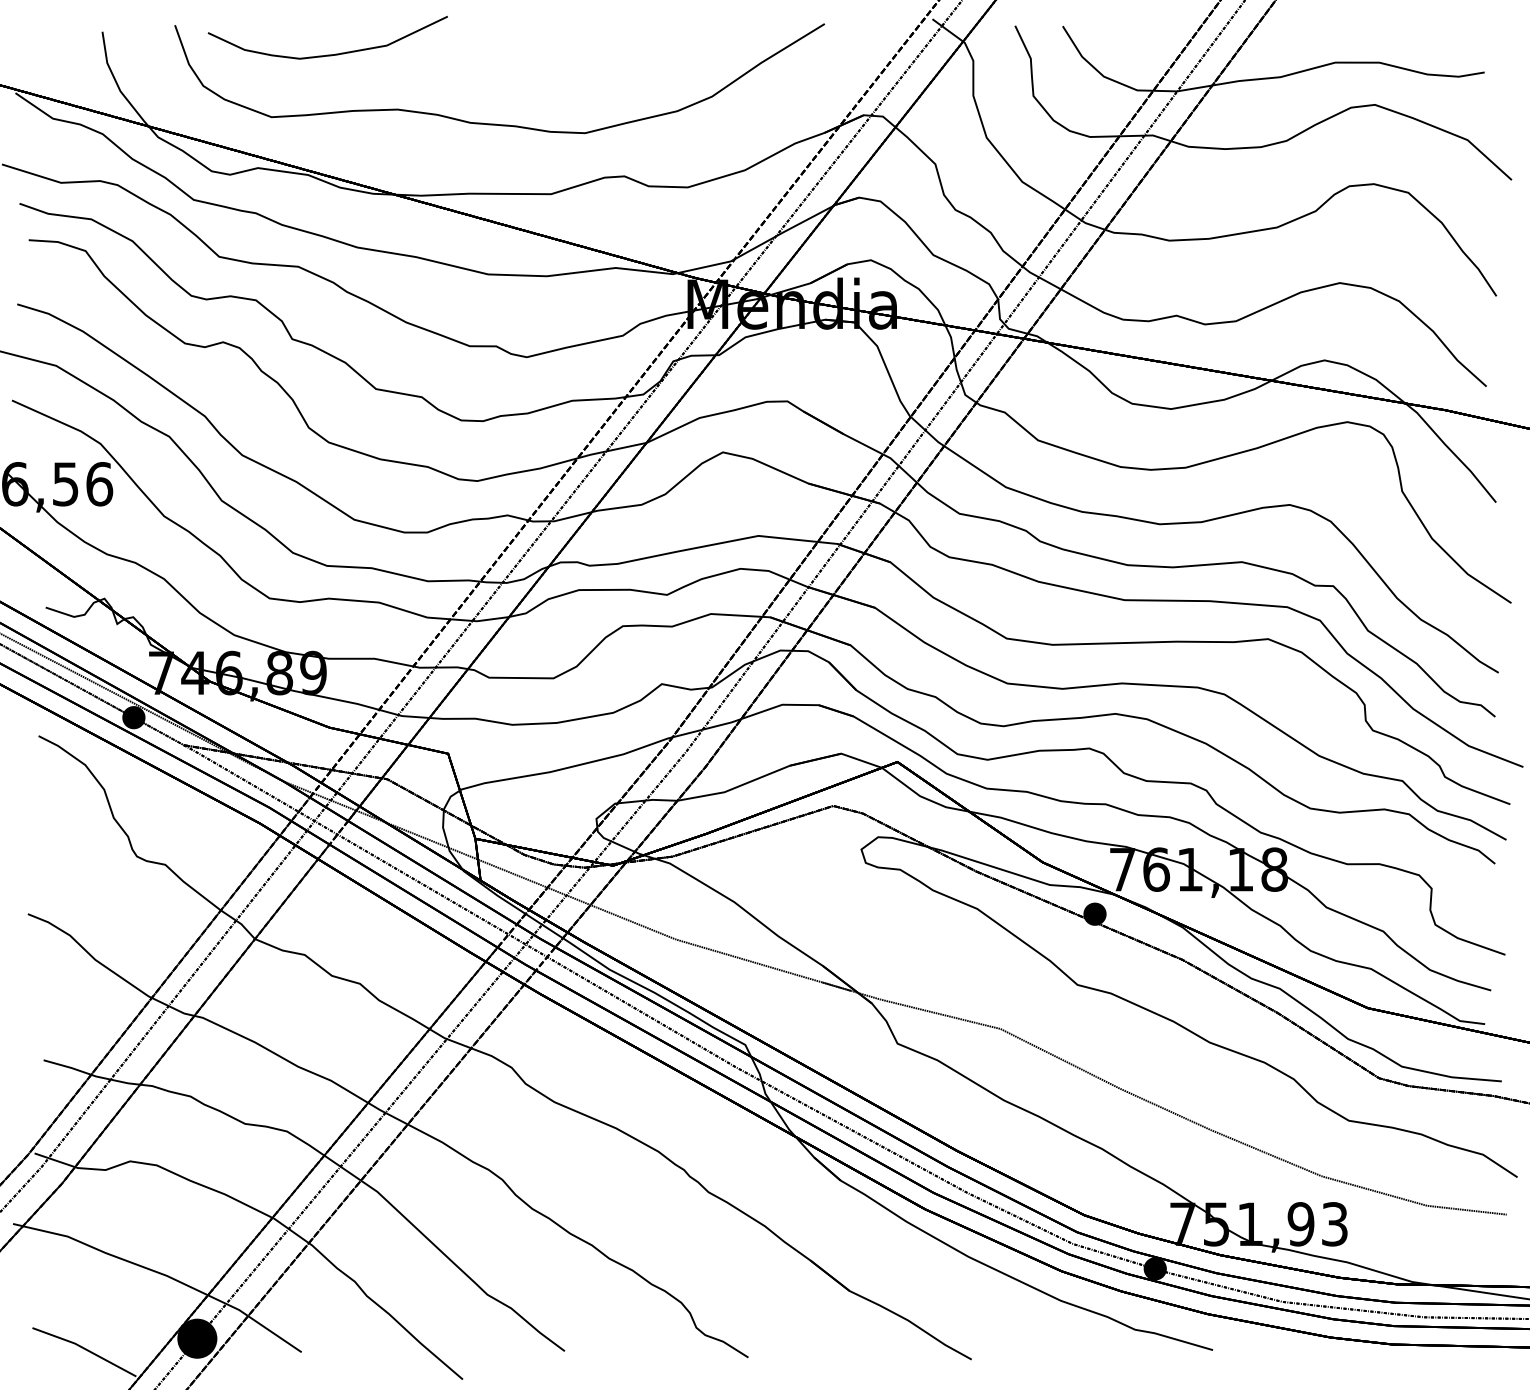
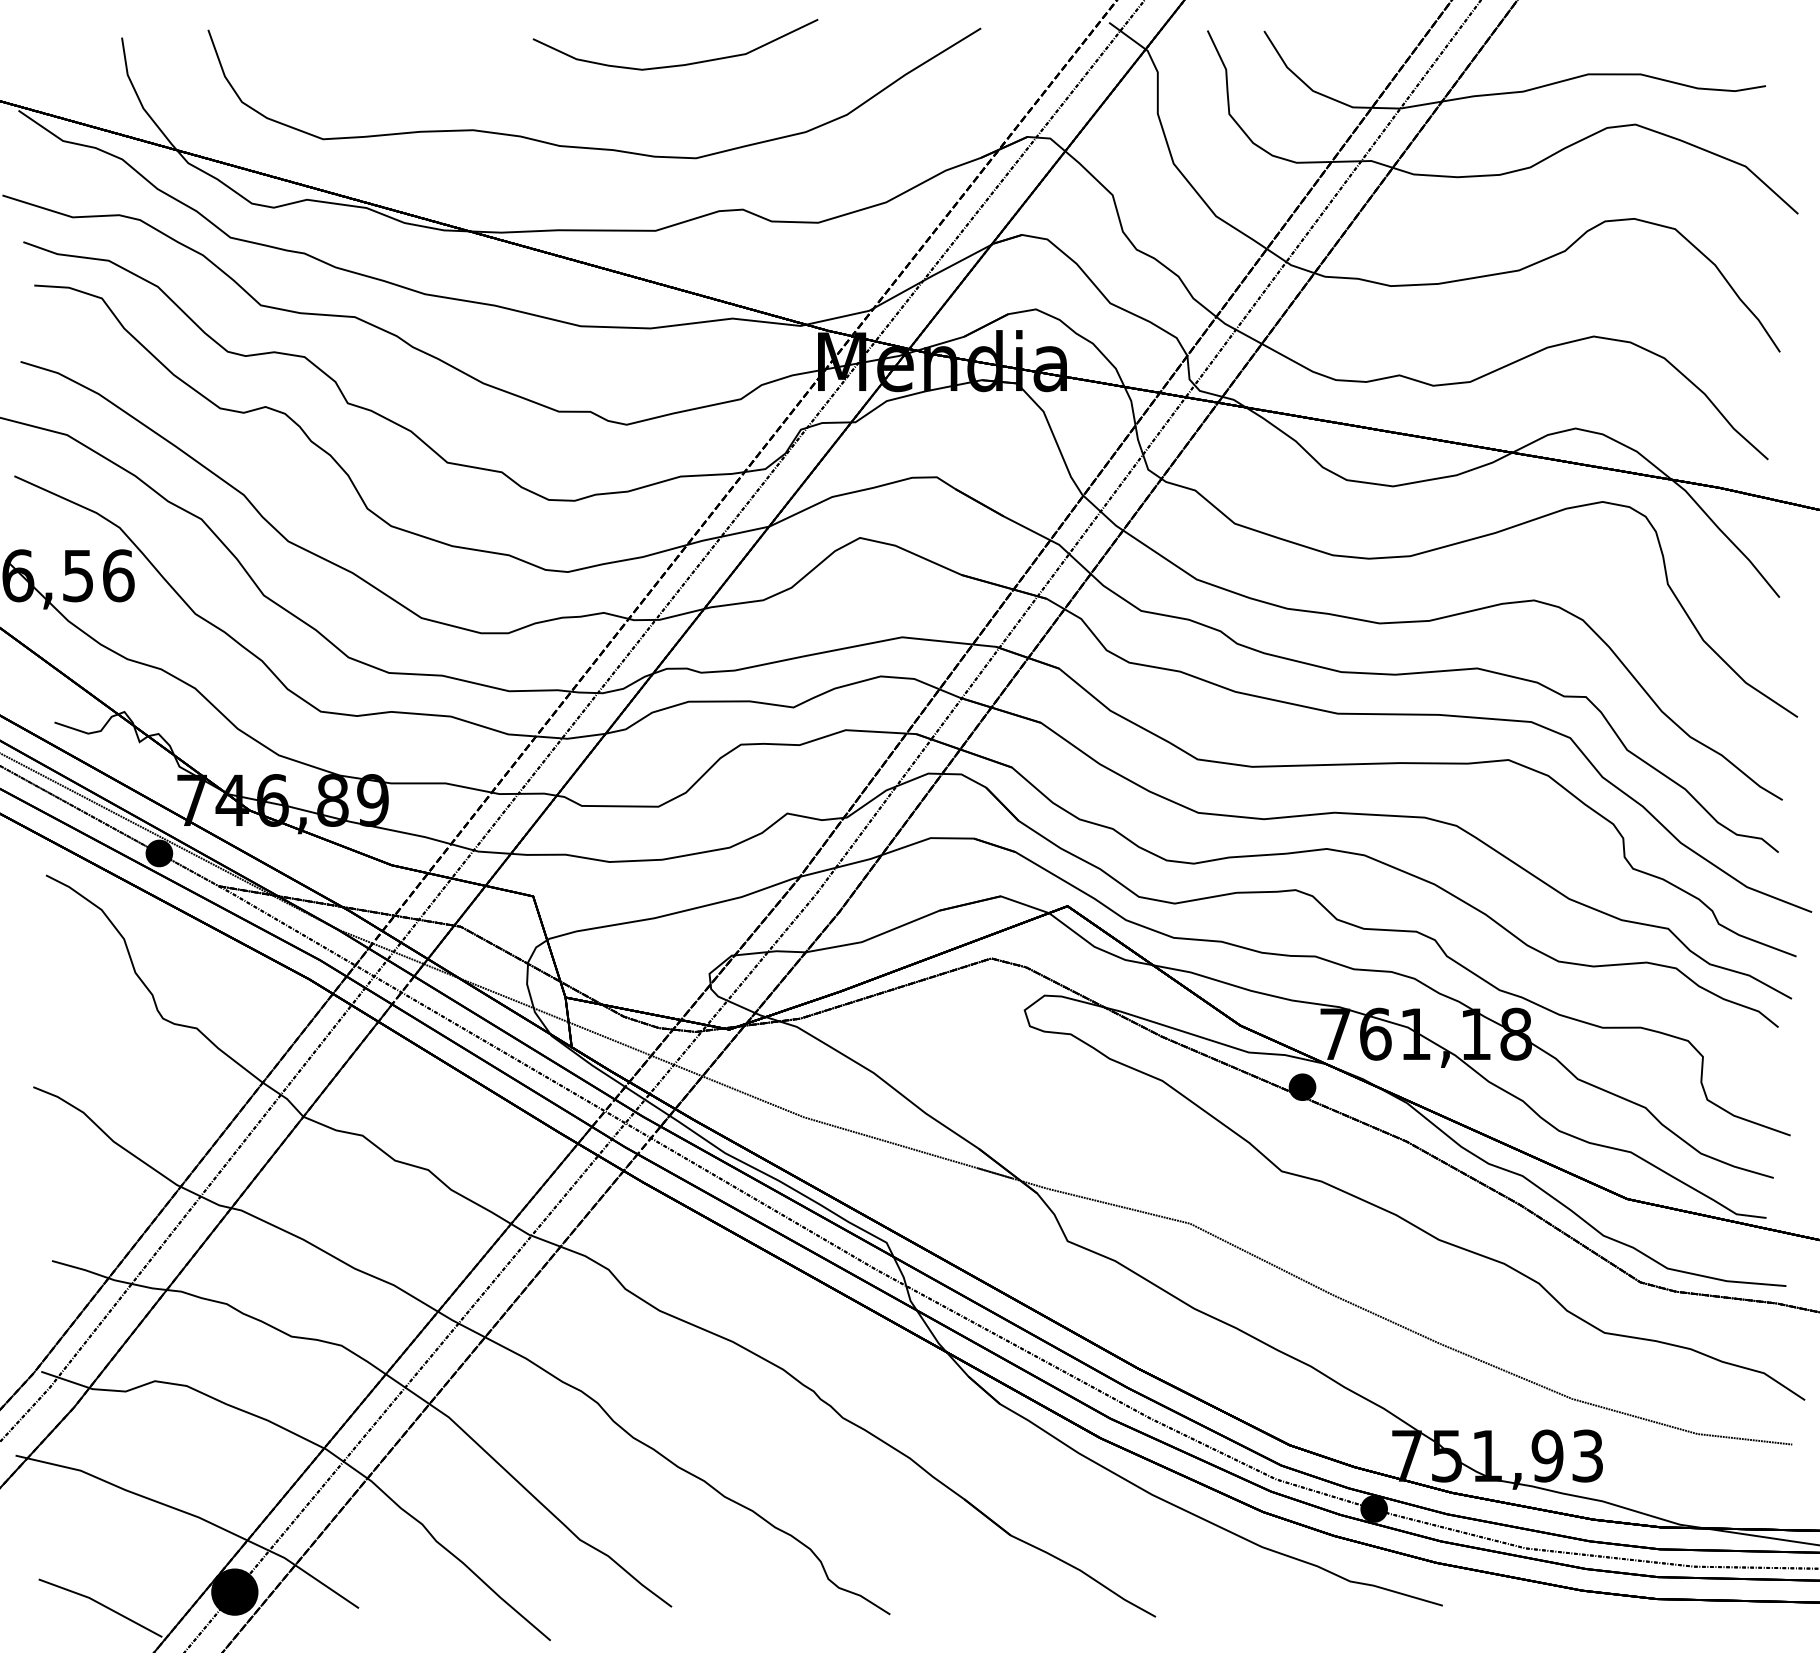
curve: (327, 54) -> (675, 64), moved

